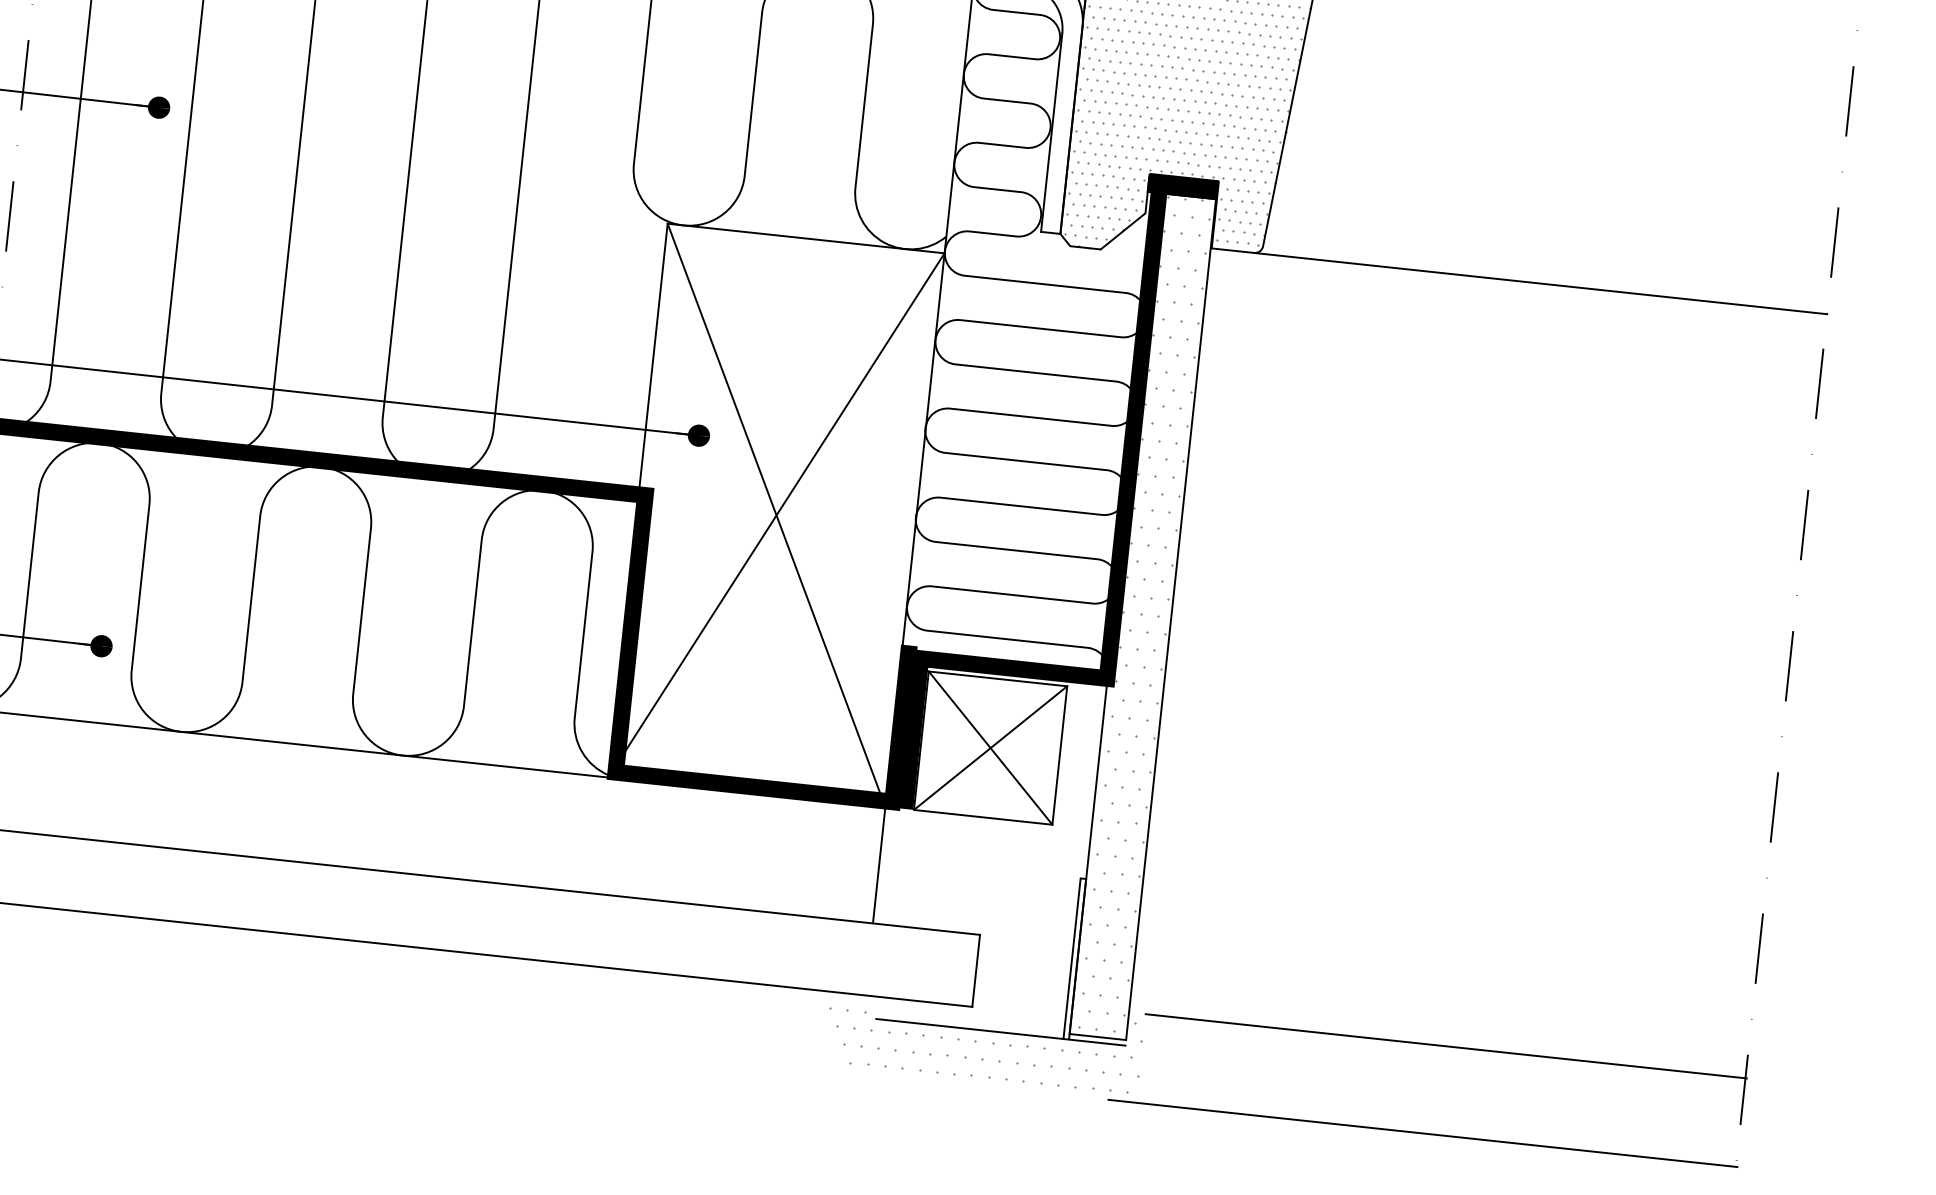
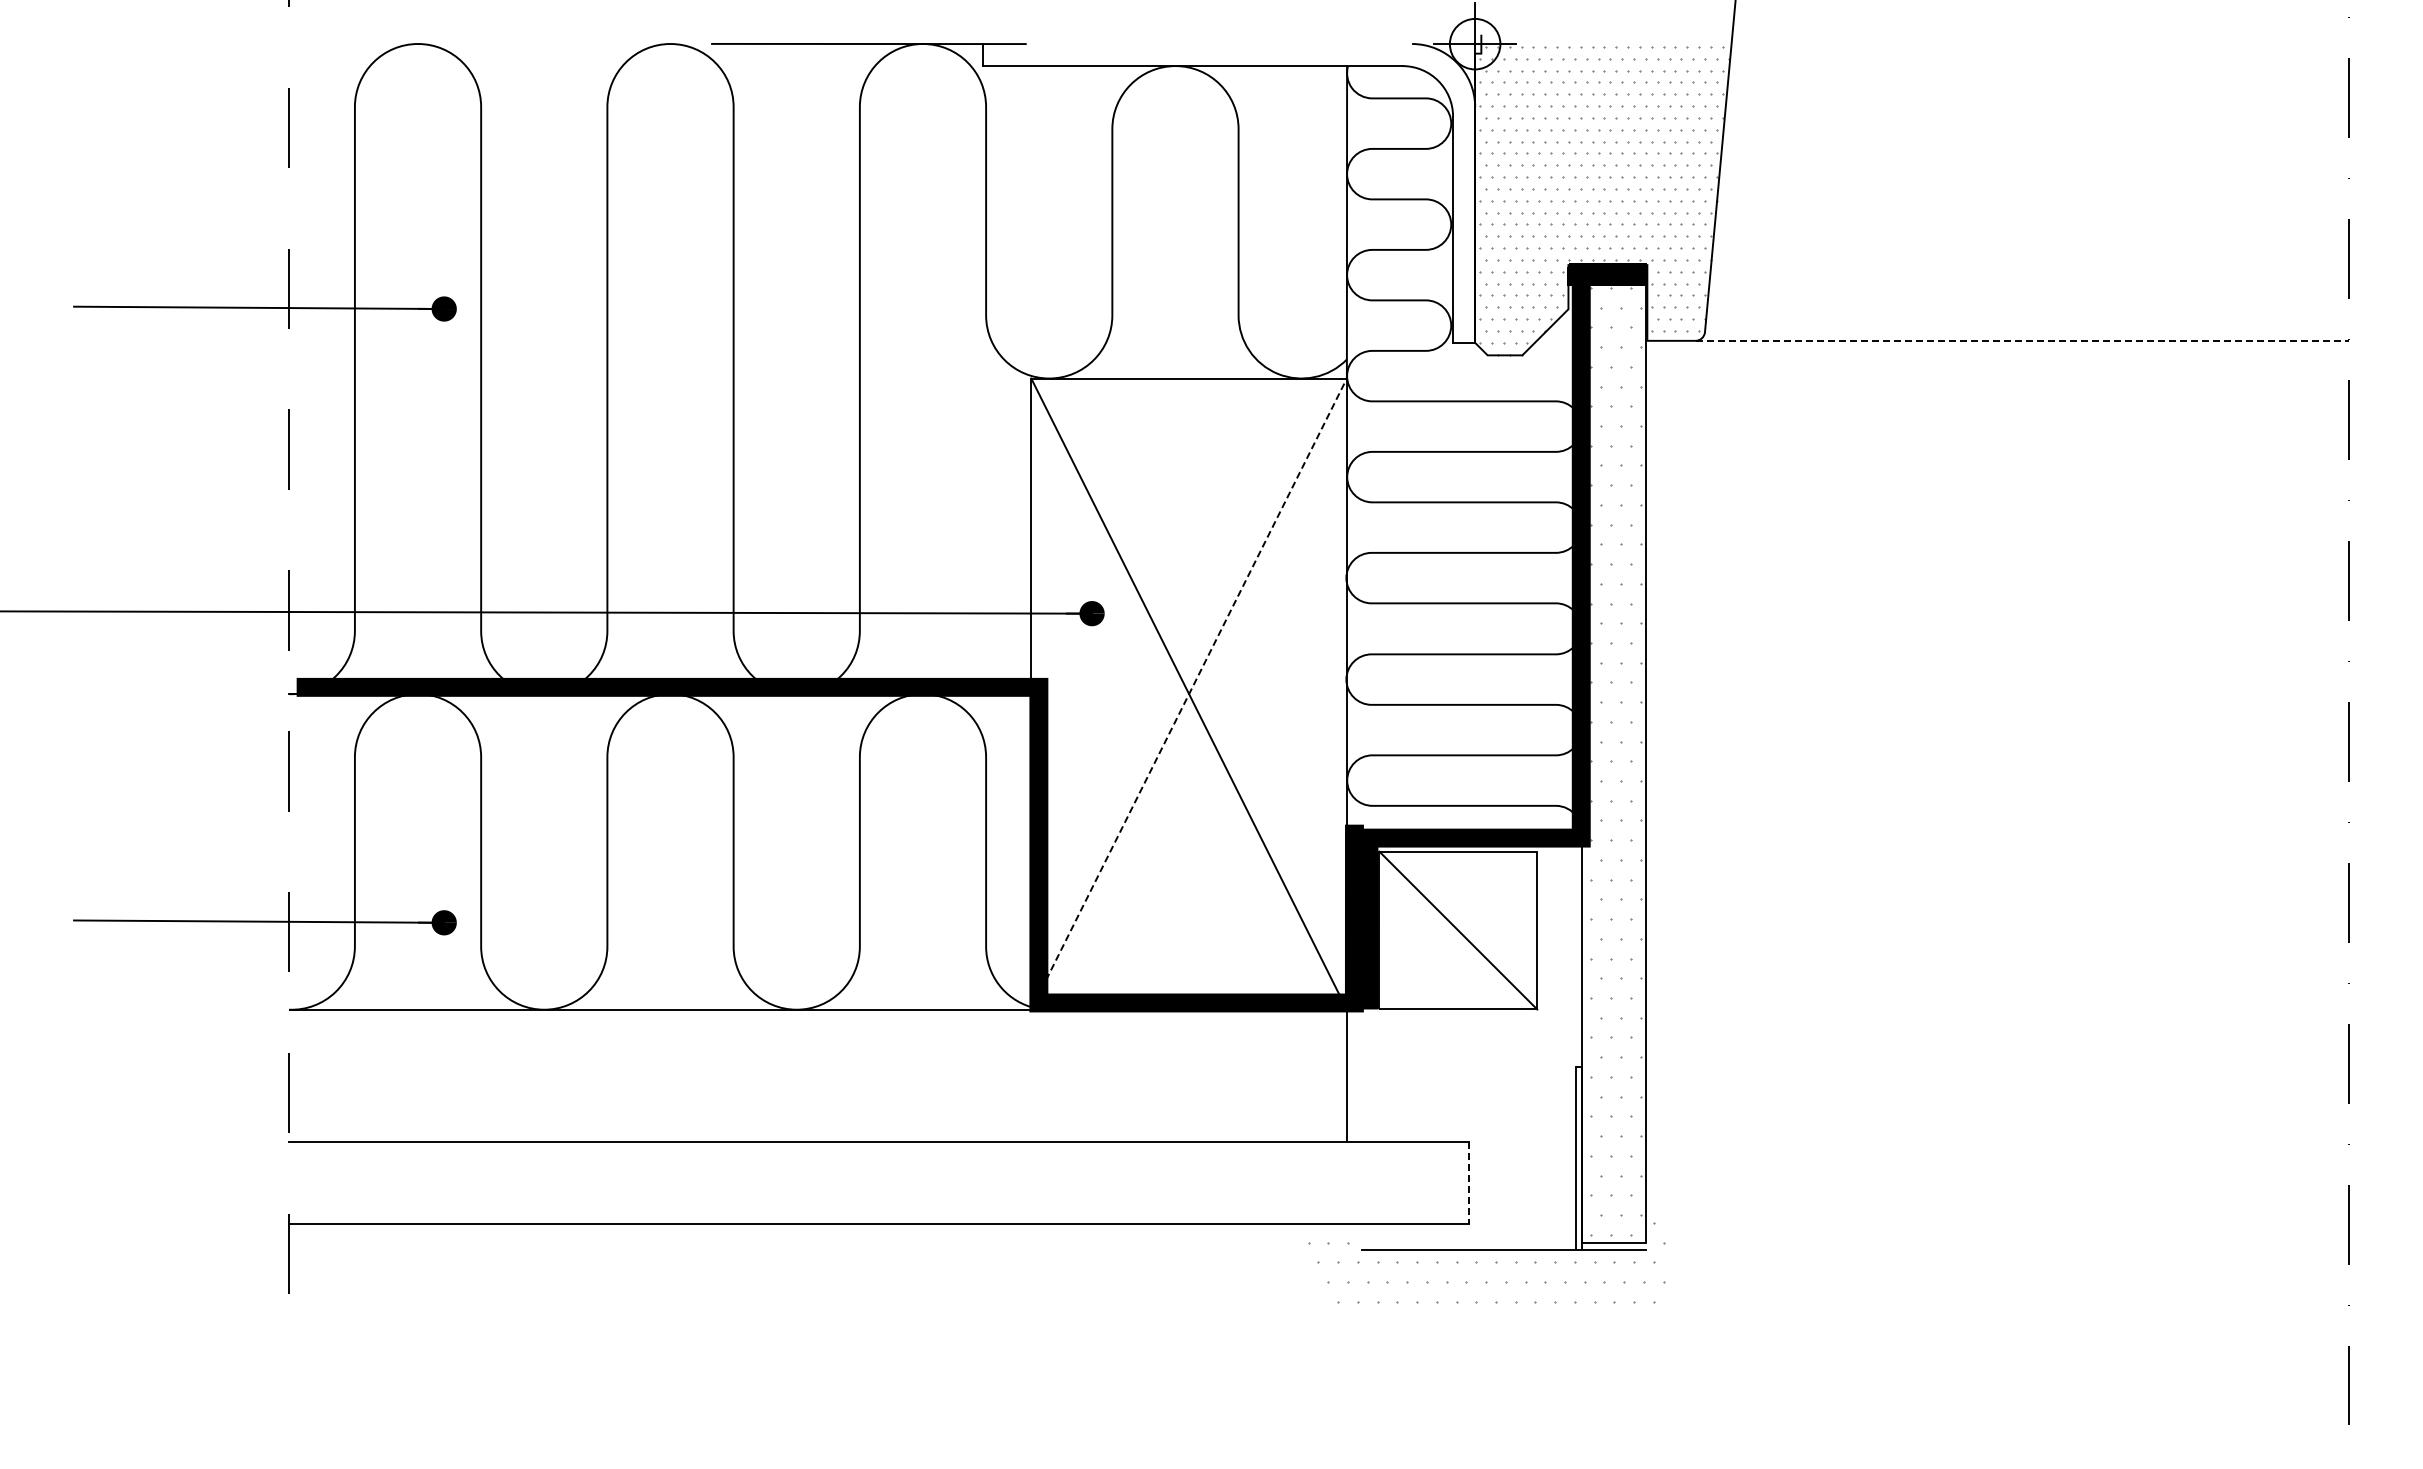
line: (1540, 283) -> (2022, 340), solid -> dashed
line: (776, 515) -> (1189, 694), solid -> dashed
line: (990, 748) -> (1458, 930), removed
line: (975, 971) -> (1468, 1183), solid -> dashed
line: (1446, 1046) -> (2007, 1211), removed
line: (1422, 1133) -> (1991, 1312), removed

